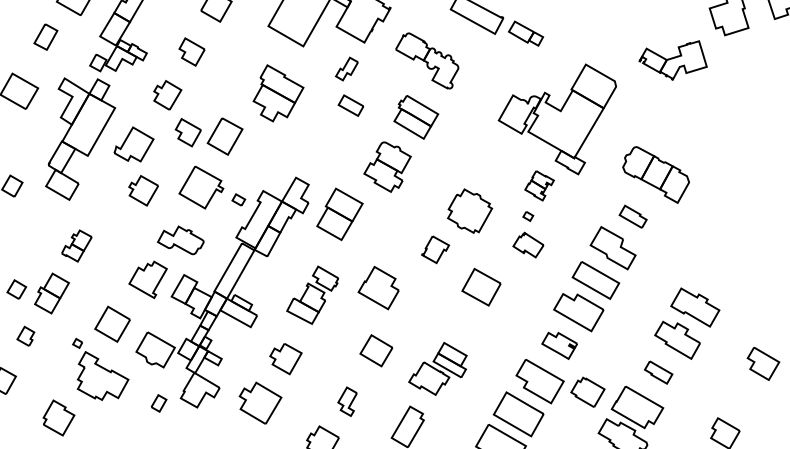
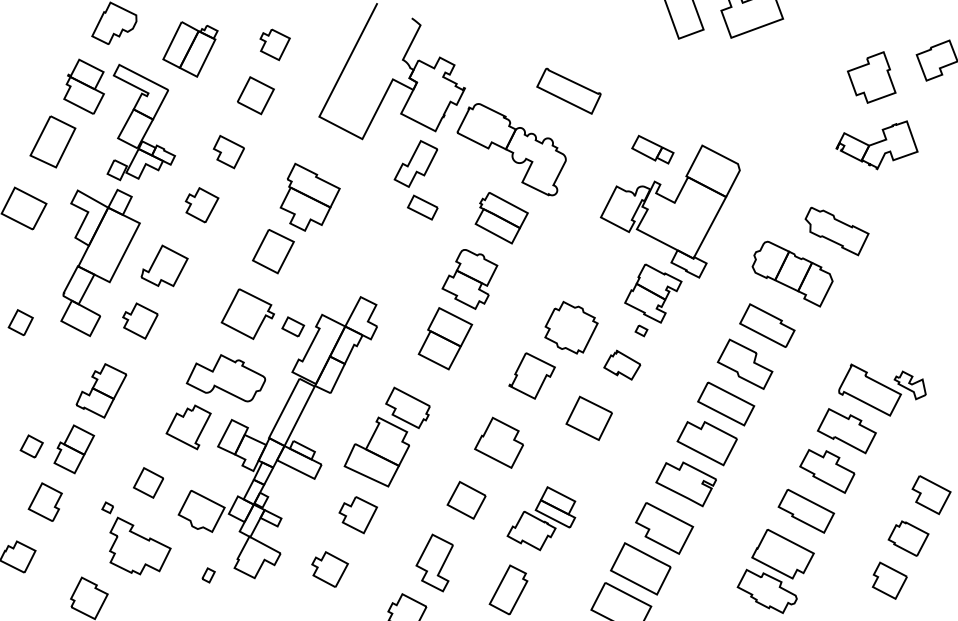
part: (525, 33) -> (652, 149), moved
part: (45, 36) -> (52, 141), size x1.67
part: (427, 60) -> (511, 149), size x1.43
part: (672, 60) -> (876, 145), moved
part: (346, 68) -> (415, 163), size x1.67
part: (278, 93) -> (309, 196), moved
part: (187, 133) -> (228, 249), removed
part: (694, 141) -> (836, 231), added
part: (539, 185) -> (653, 293), size x1.67
part: (143, 190) -> (140, 320), moved
part: (238, 199) -> (293, 326), size x1.43
part: (340, 214) -> (445, 338), moved
part: (633, 216) -> (767, 325), size x1.67
part: (180, 240) -> (225, 378), size x1.43
part: (528, 244) -> (622, 364), moved
part: (76, 245) -> (101, 390), size x1.43
part: (435, 249) -> (531, 375), size x1.43
part: (726, 274) -> (882, 389), added
part: (378, 287) -> (498, 442), moved
part: (312, 294) -> (386, 436), size x1.43
part: (112, 323) -> (148, 482), size x0.71
part: (25, 335) -> (44, 501), size x1.67
part: (559, 345) -> (685, 484), size x1.43
part: (658, 372) -> (806, 510), size x1.67
part: (587, 392) -> (908, 538), moved
part: (347, 401) -> (434, 562), size x1.67
part: (158, 403) -> (208, 575), size x0.71
part: (259, 403) -> (329, 569), size x0.71

